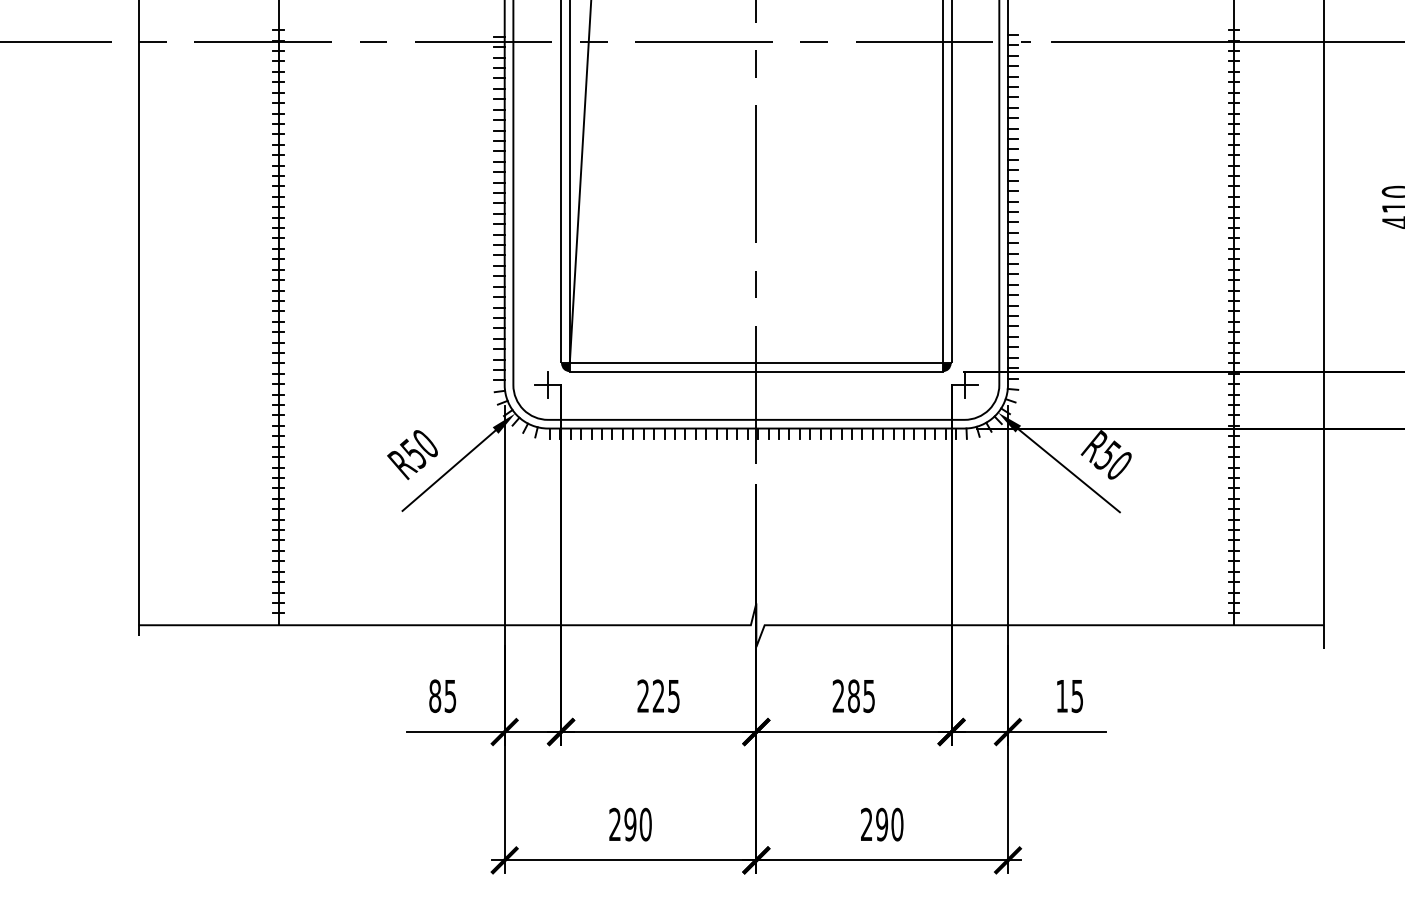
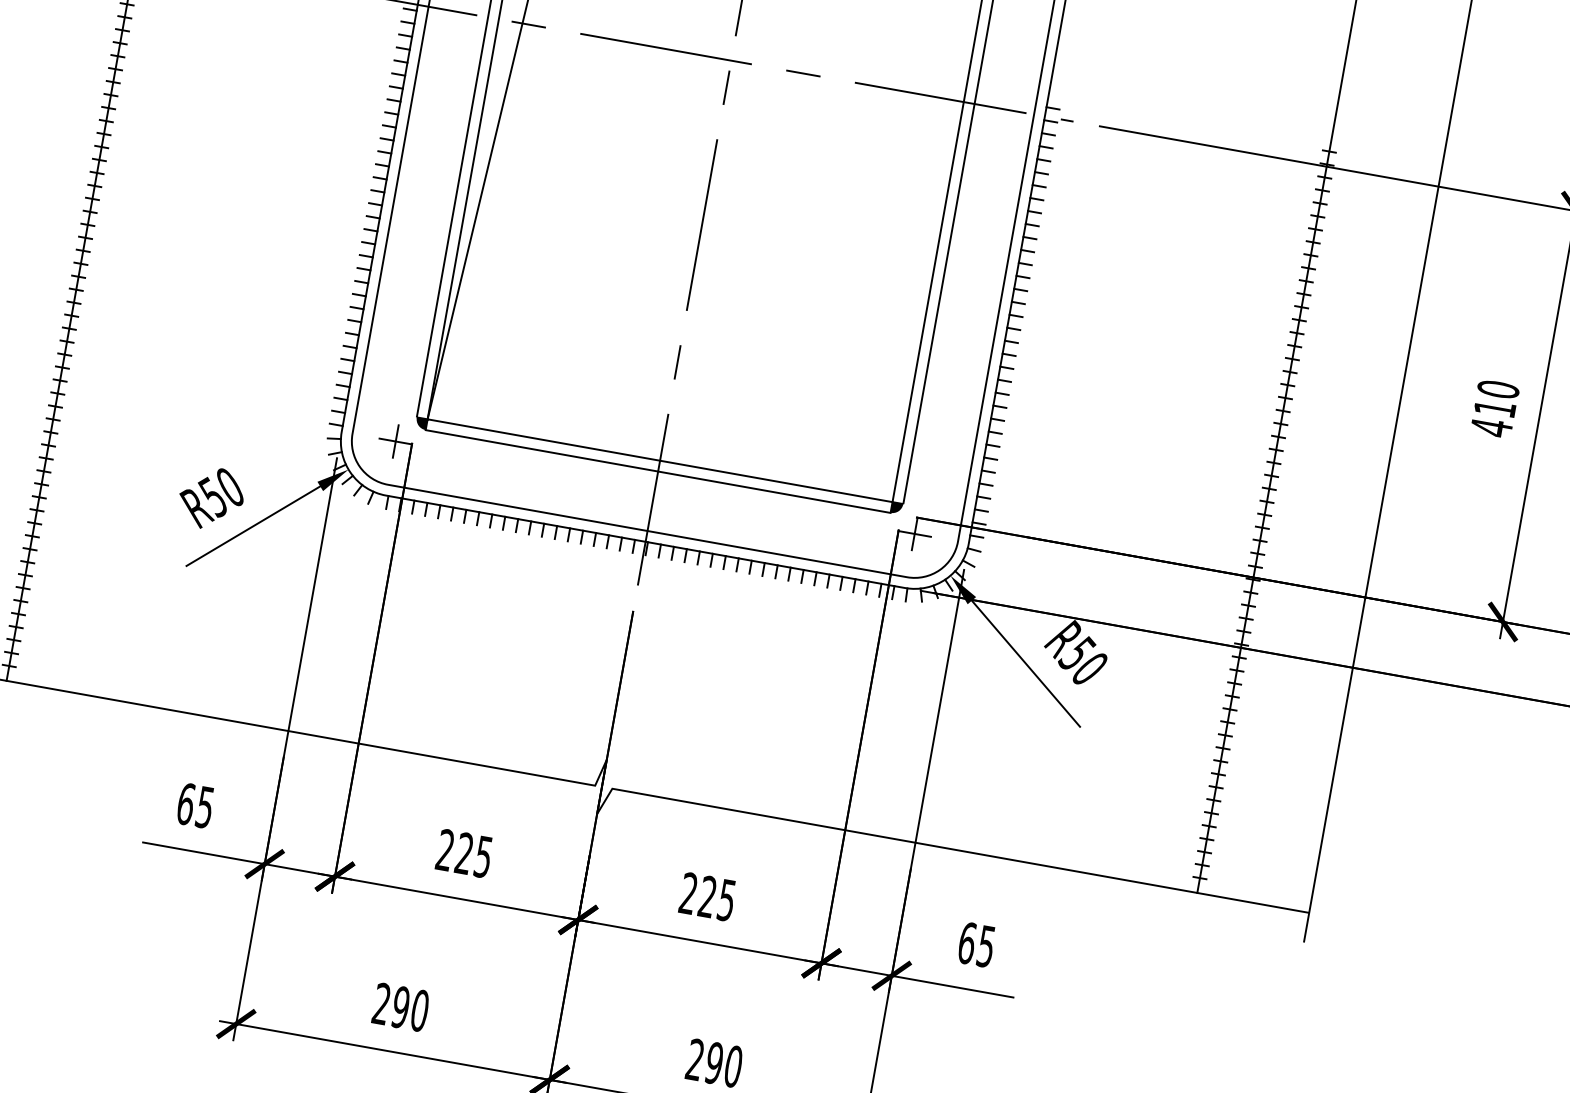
text: (435, 695) -> (186, 803), 85 -> 65
text: (853, 695) -> (707, 895), 285 -> 225
text: (1062, 695) -> (967, 942), 15 -> 65

